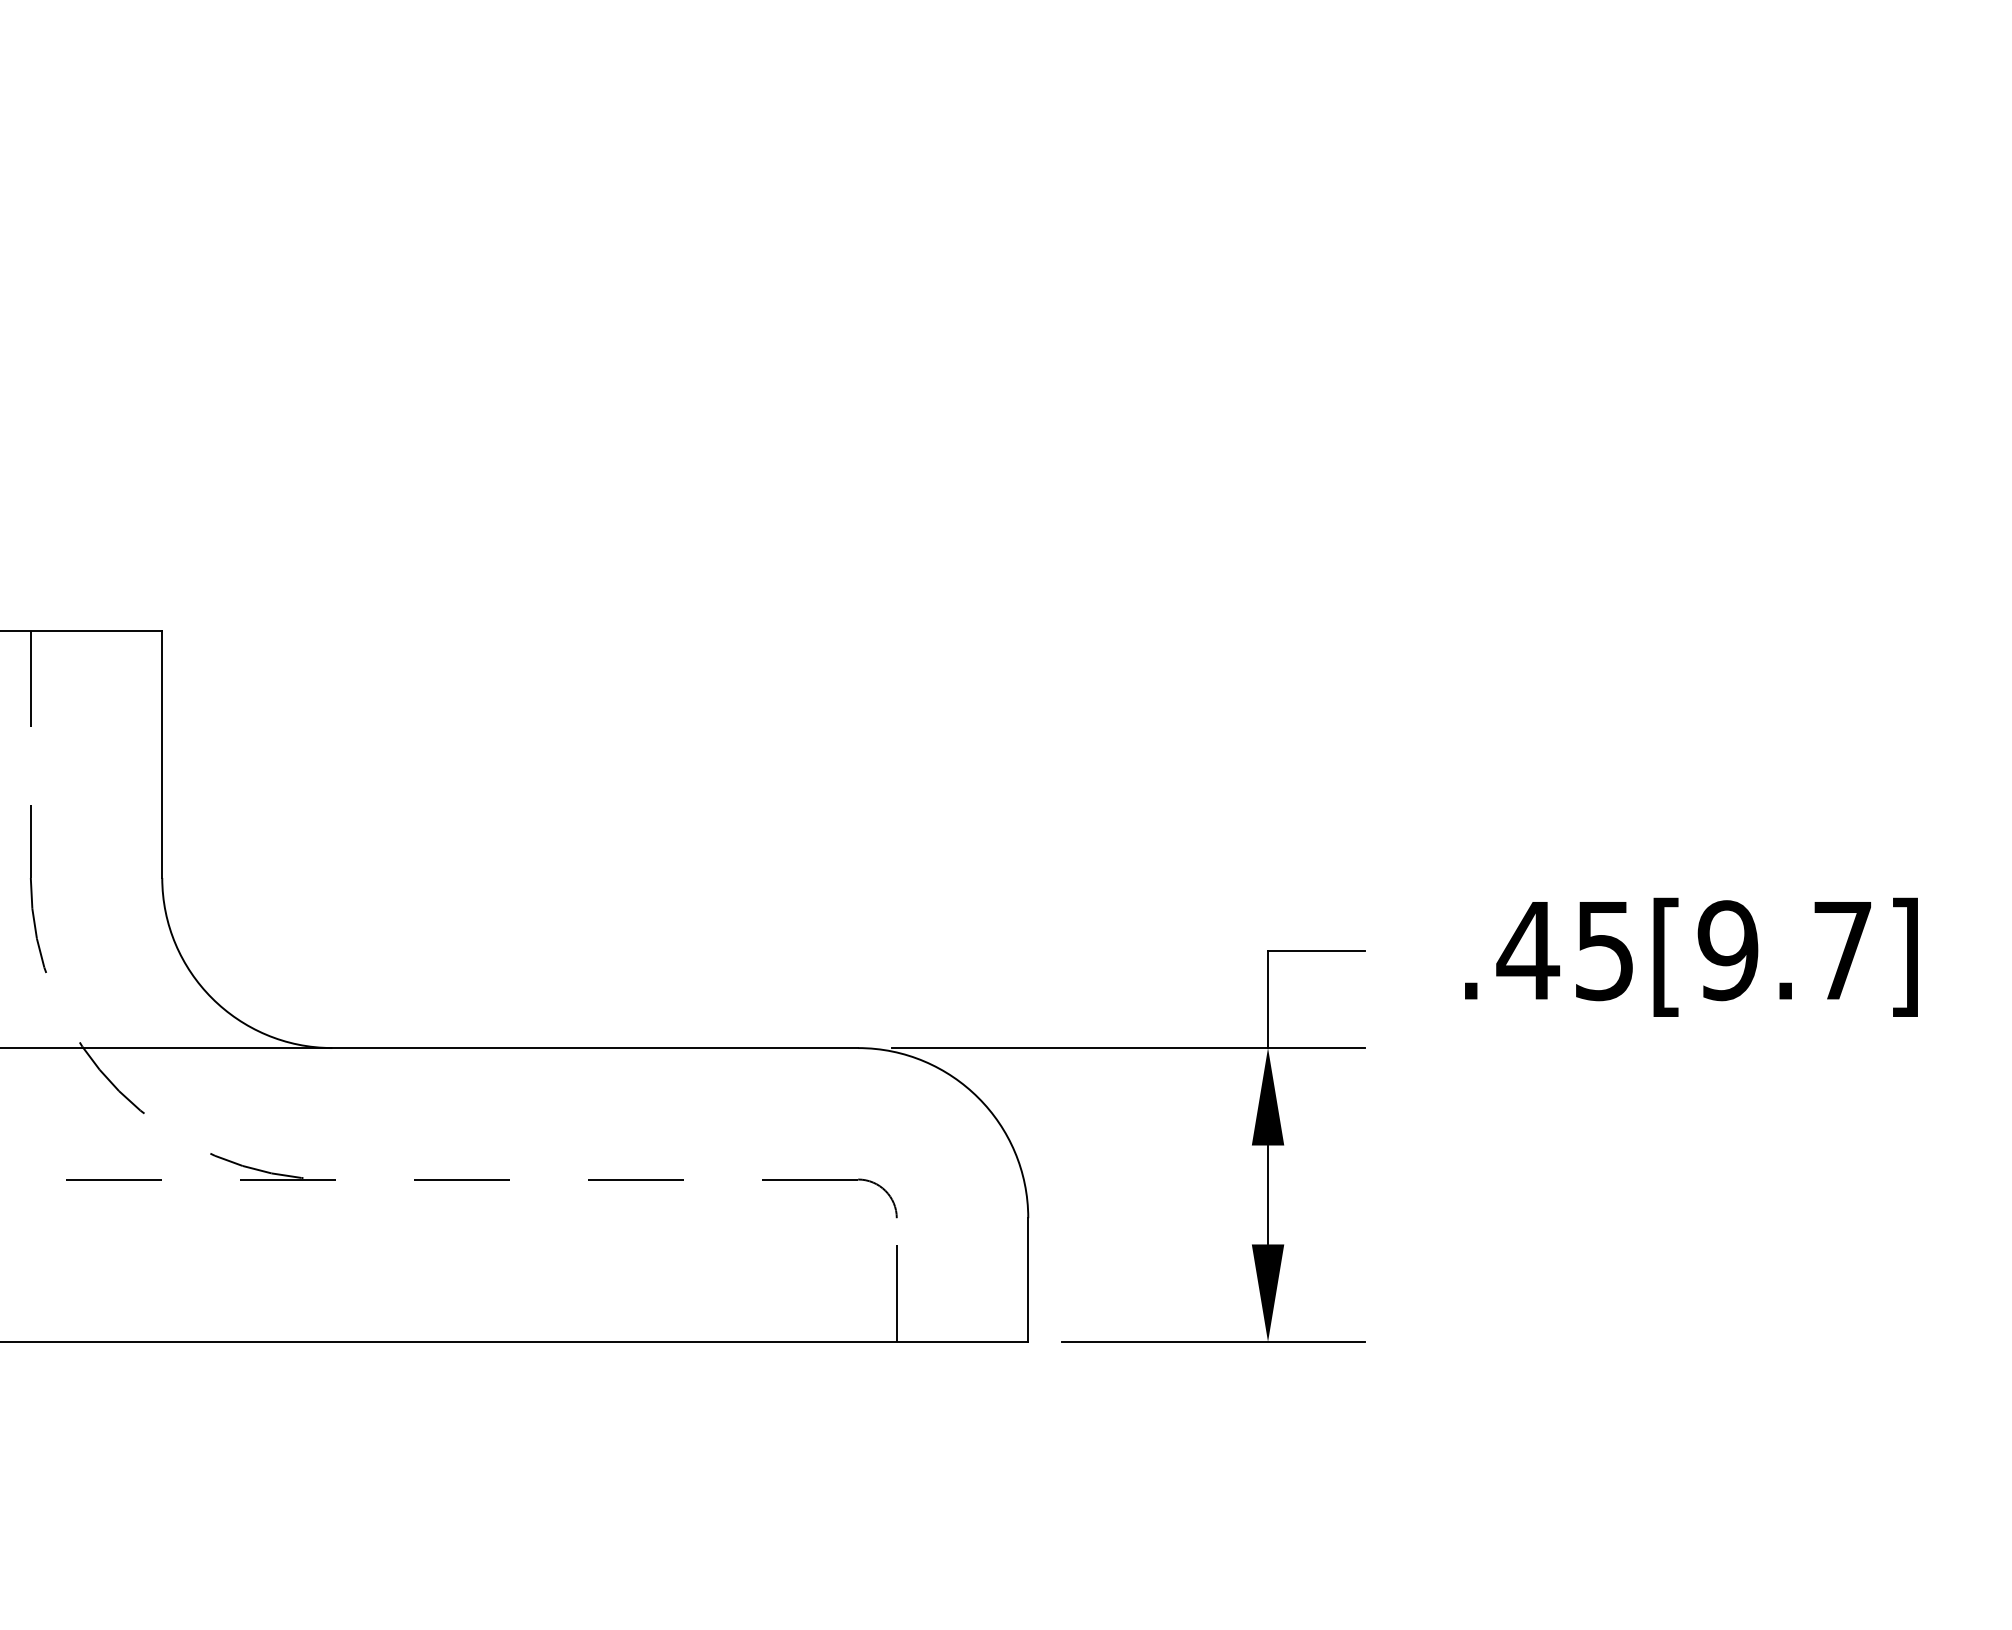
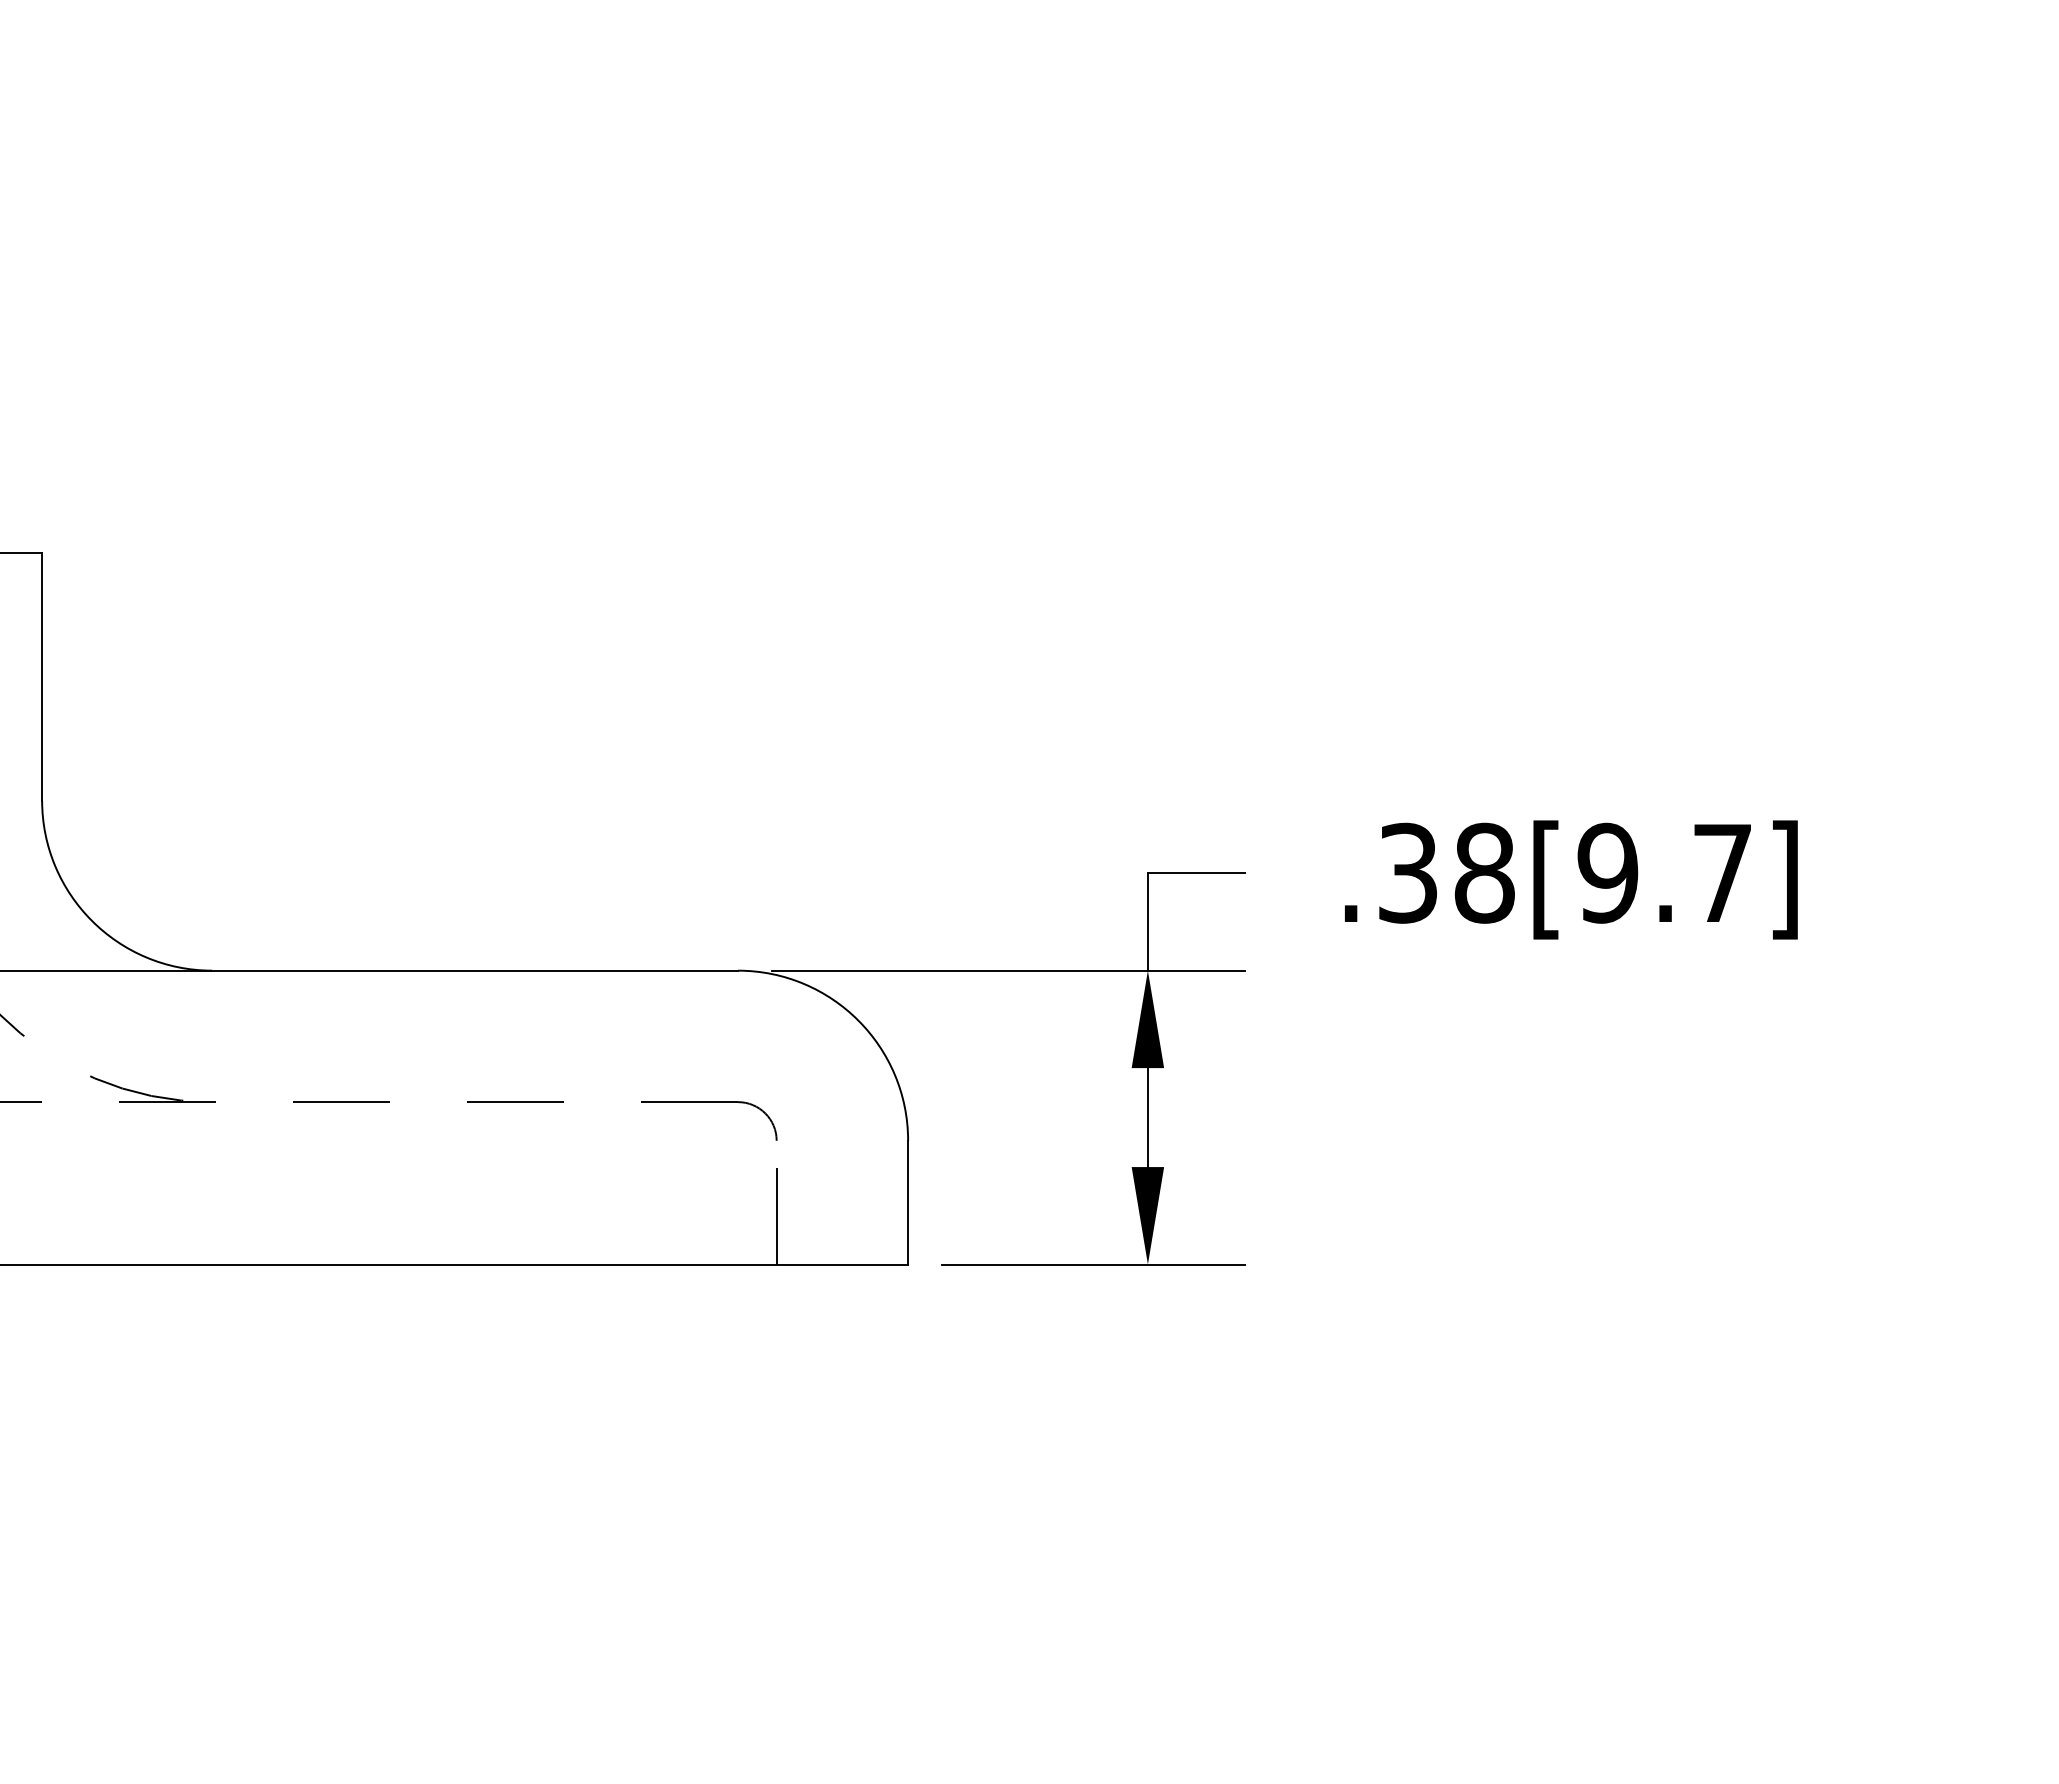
text: (1565, 949) -> (1445, 872), .45[9.7] -> .38[9.7]

